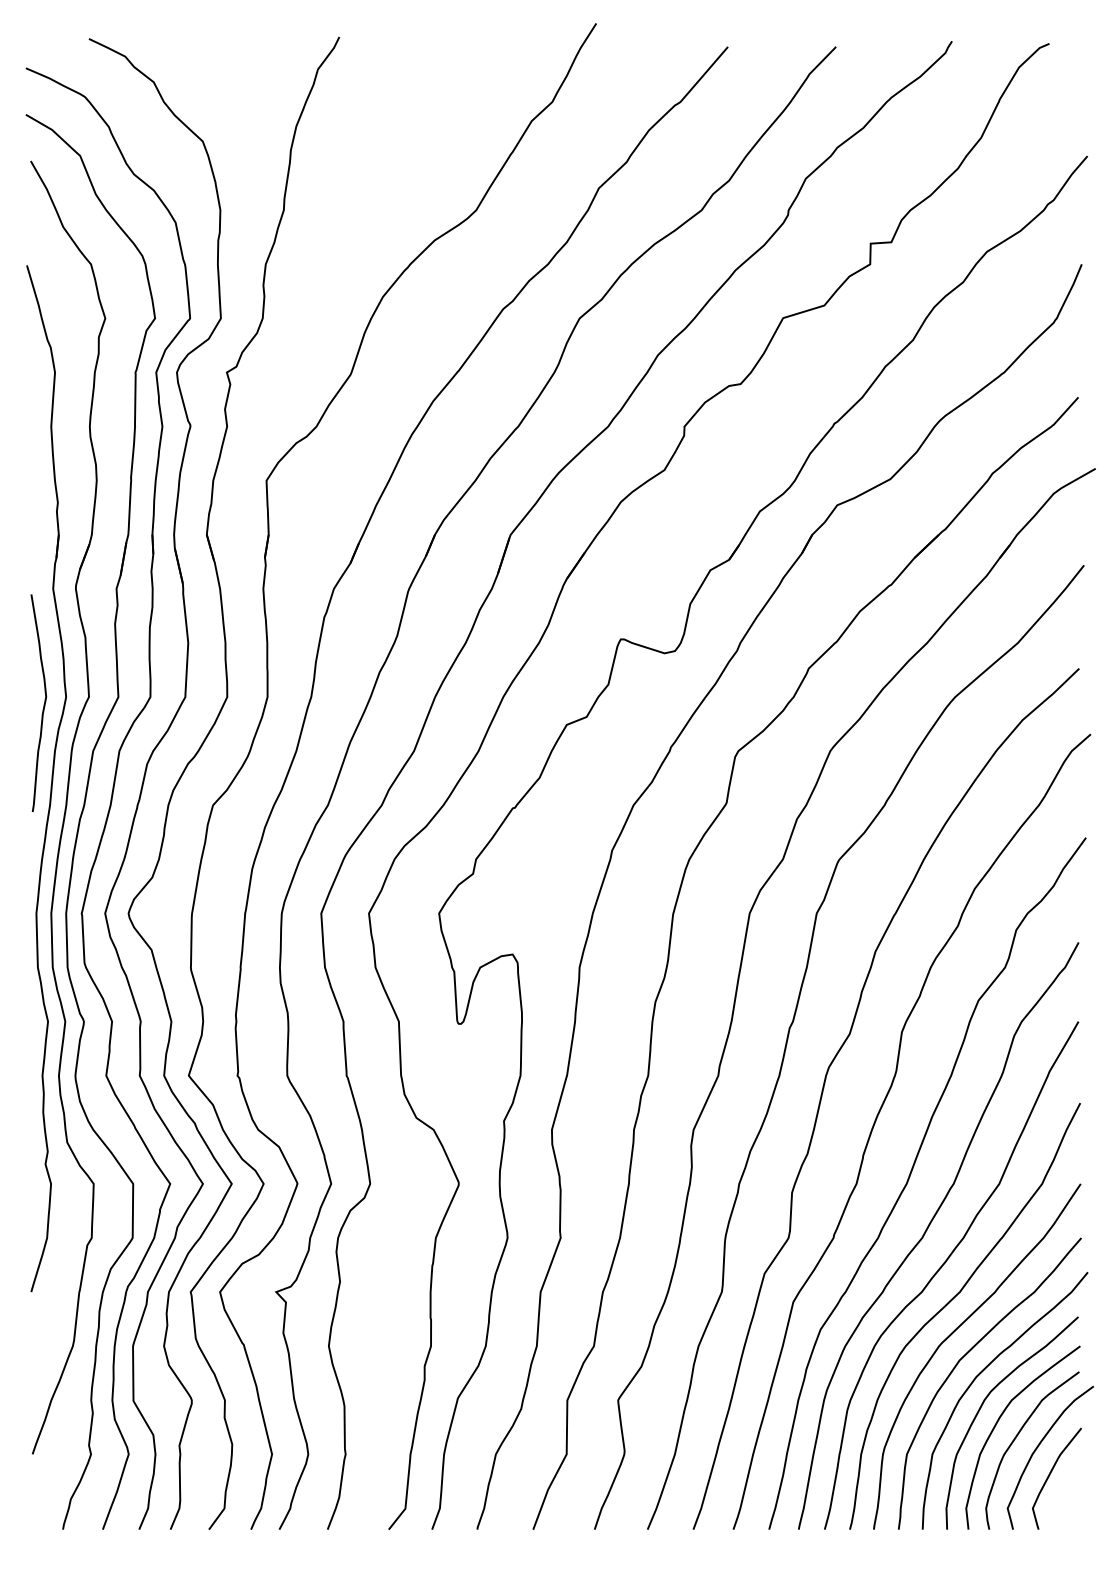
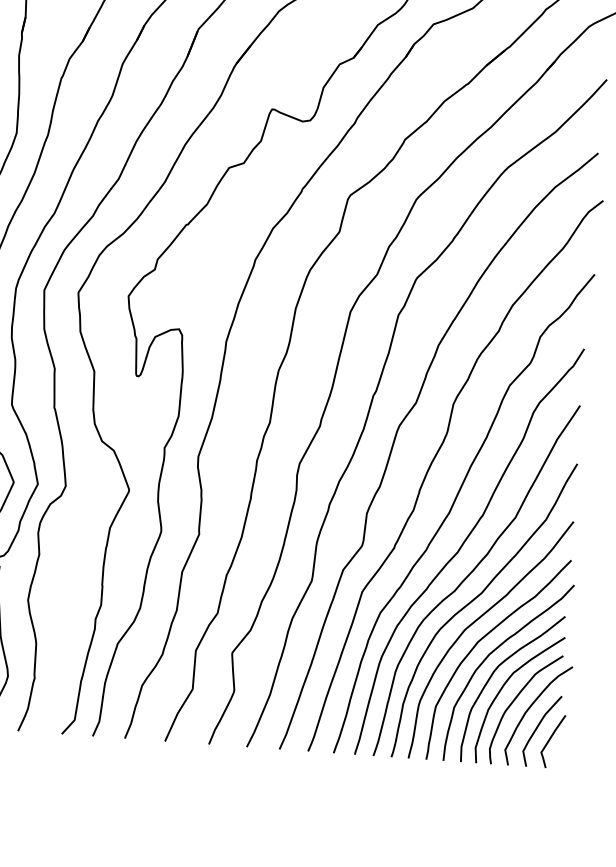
curve: (1069, 1489) -> (550, 739), added

